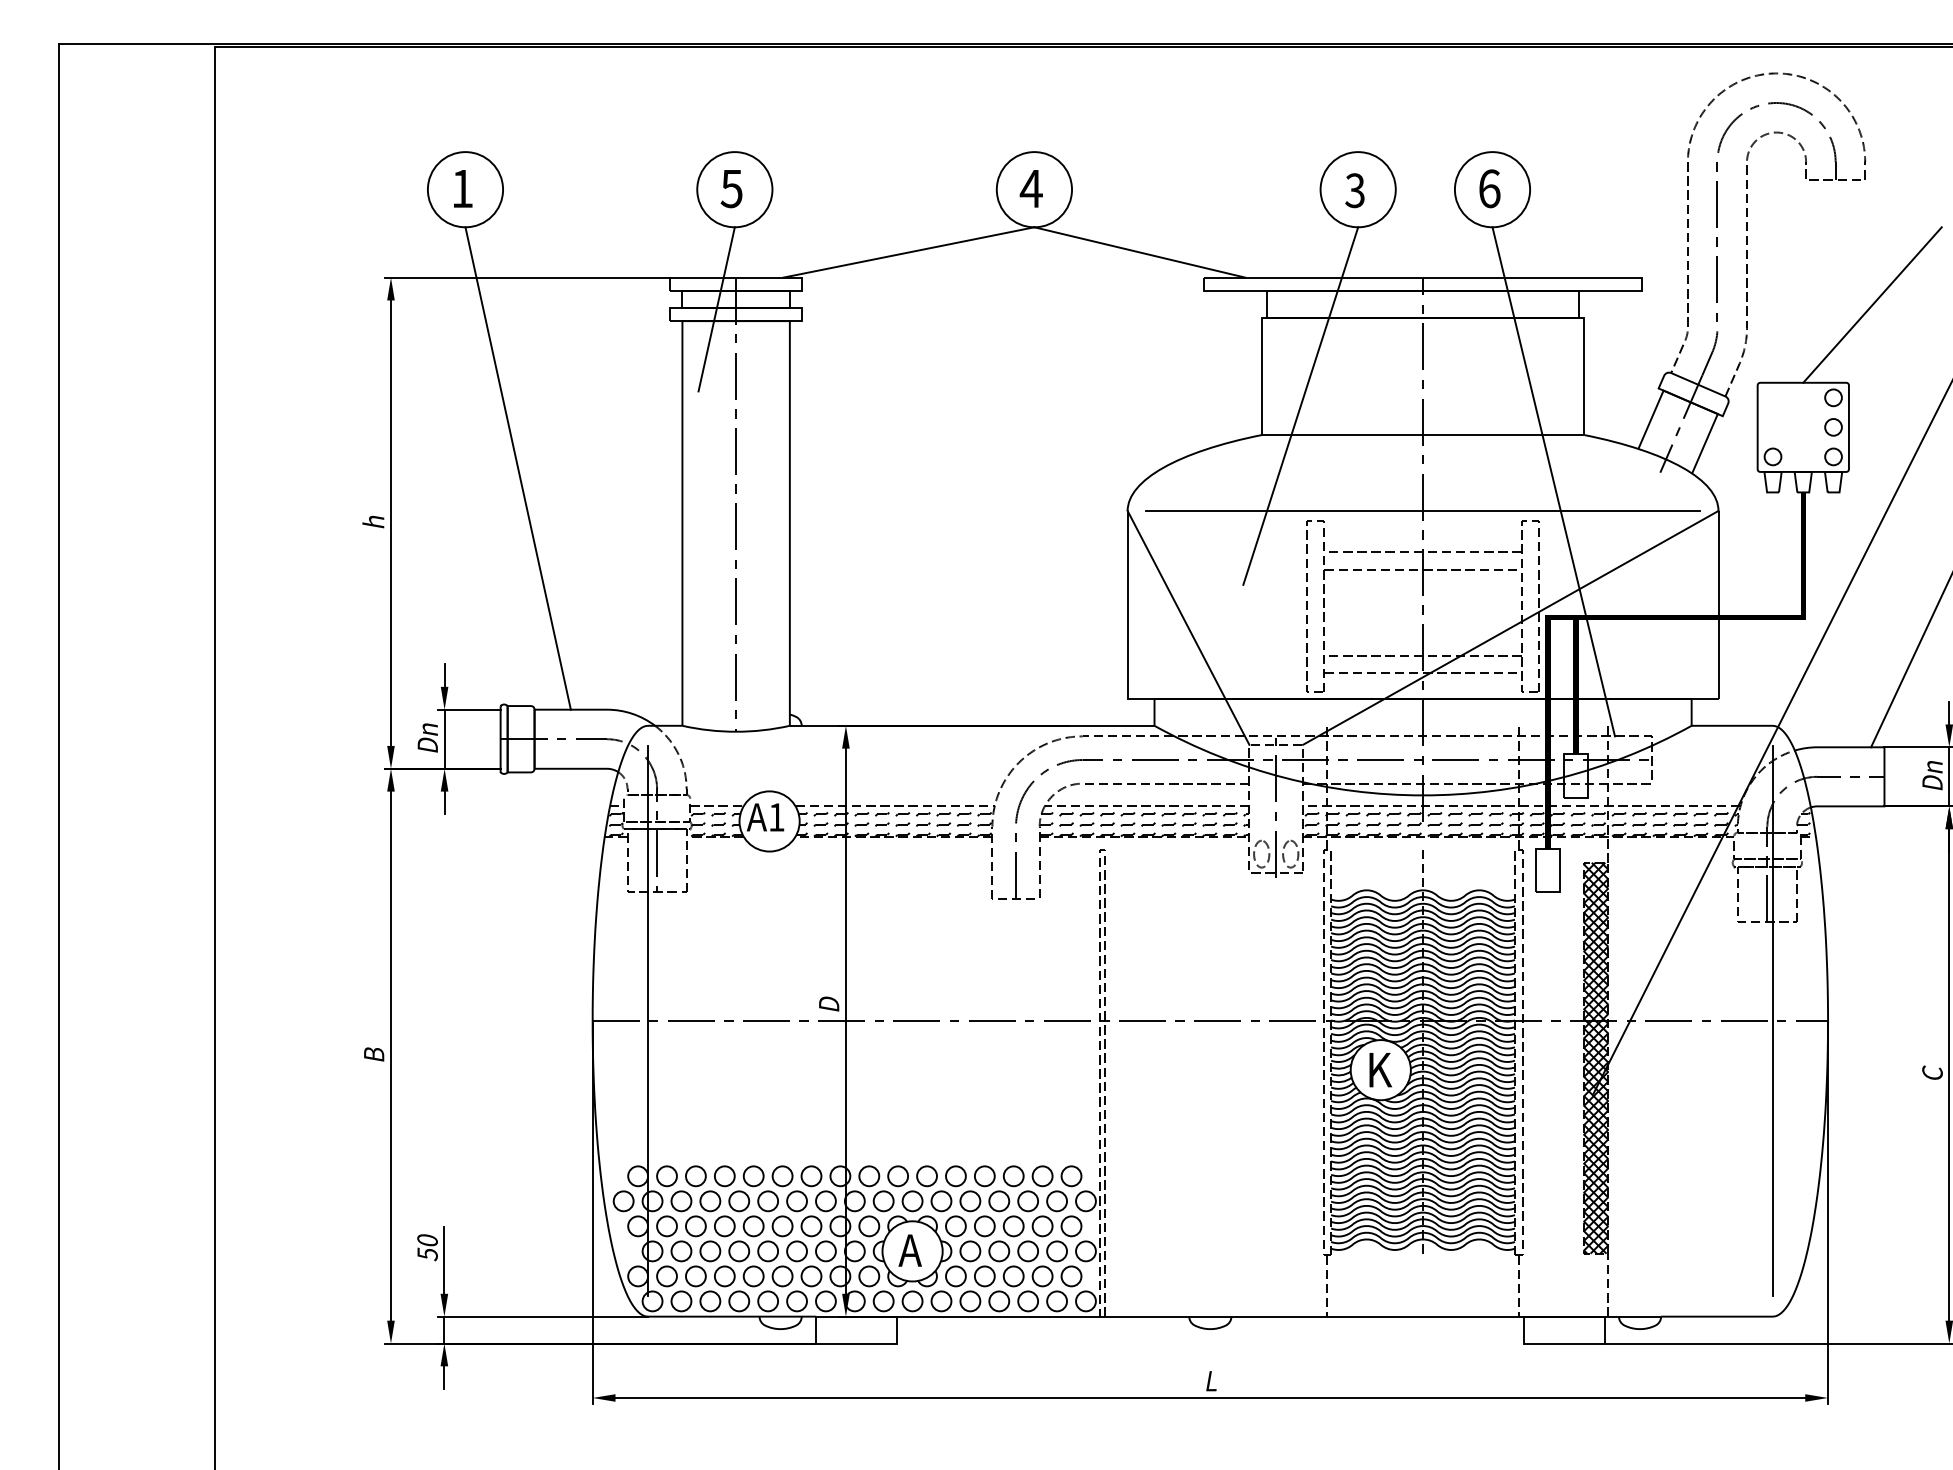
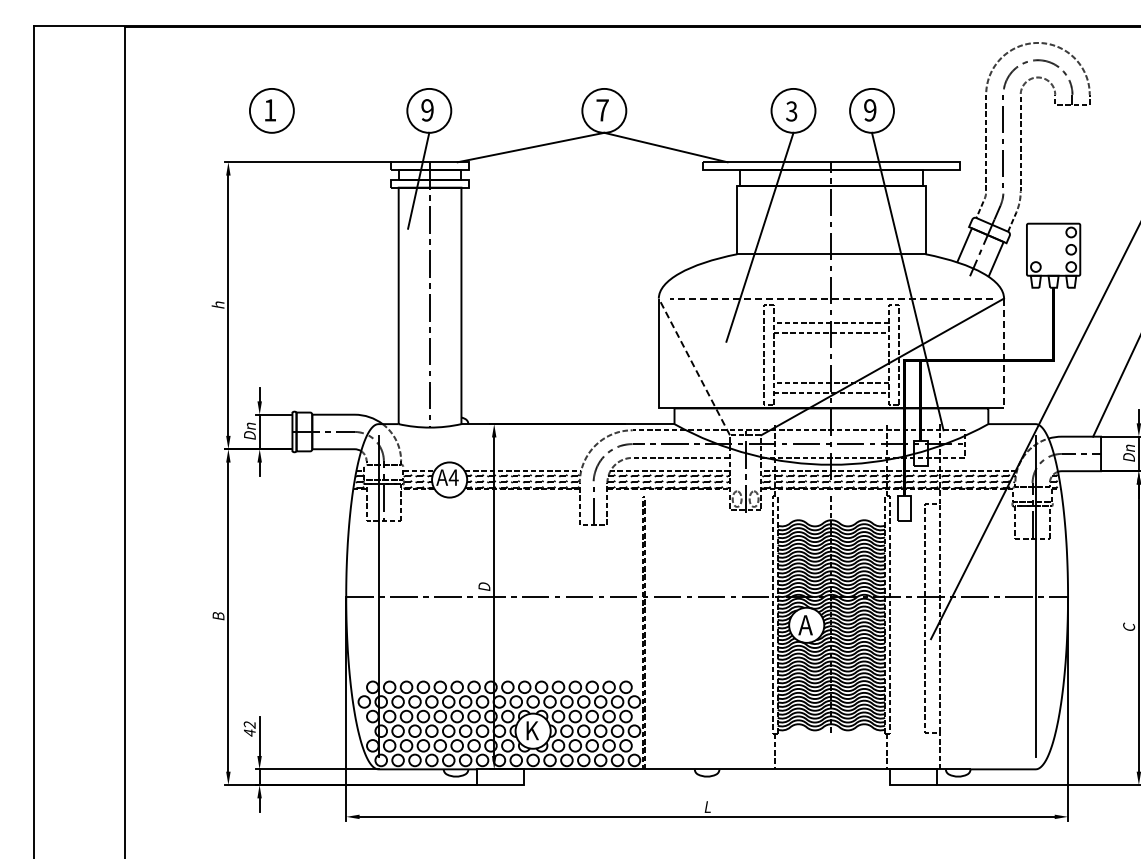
text: (731, 189) -> (427, 110), 5 -> 9
text: (1031, 189) -> (602, 110), 4 -> 7
text: (1489, 189) -> (870, 110), 6 -> 9
line: (1871, 303) -> (1093, 177), removed
line: (517, 468) -> (302, 273), removed
line: (1423, 510) -> (831, 298), solid -> dashed
line: (1719, 604) -> (1004, 353), solid -> dashed
line: (1188, 627) -> (694, 366), solid -> dashed
text: (776, 817) -> (453, 477), 1 -> 4
hatch: (1596, 1058) -> (932, 618), removed
text: (1378, 1070) -> (805, 625), K -> A
text: (427, 1246) -> (249, 728), 50 -> 42
text: (909, 1250) -> (531, 730), A -> K

